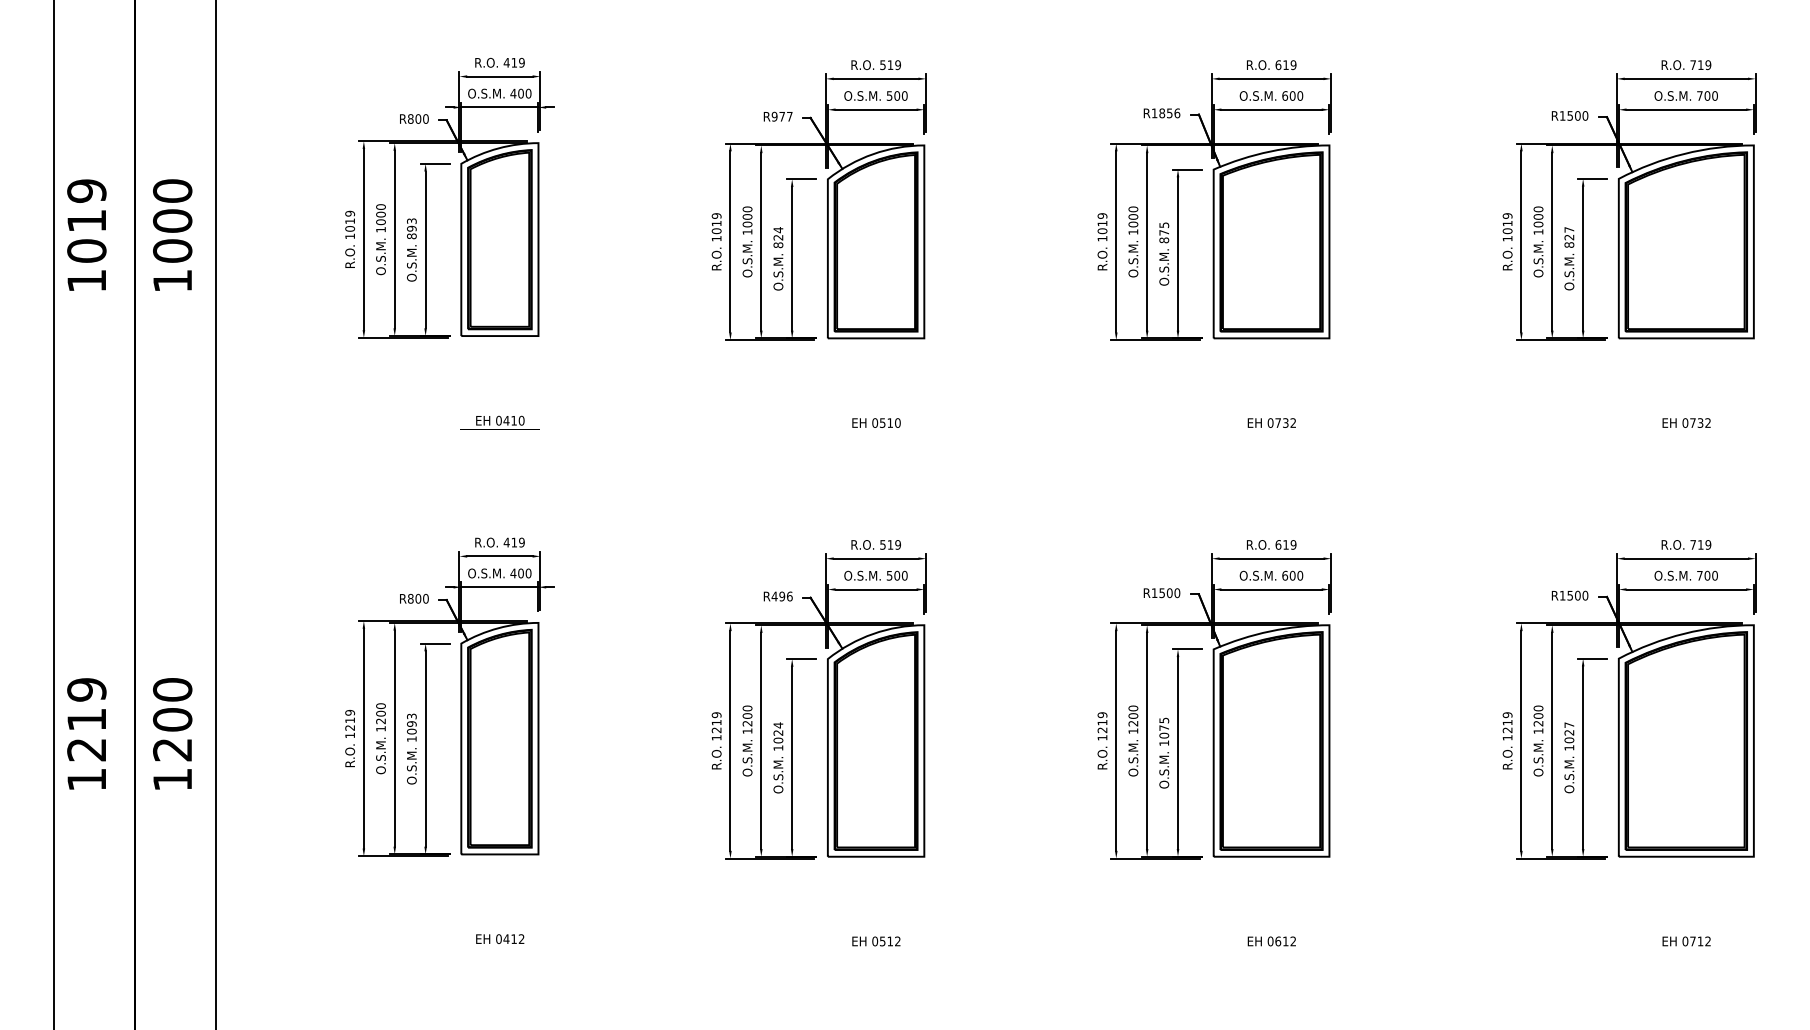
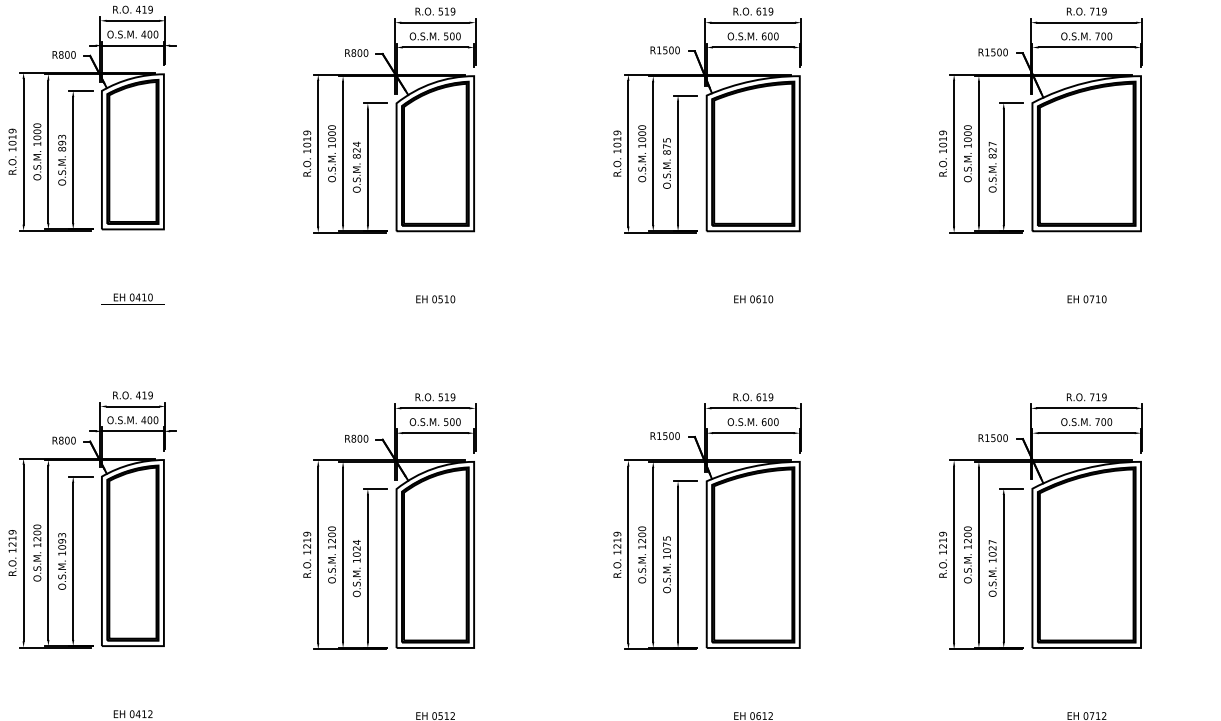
text: (1169, 113) -> (671, 50), R1856 -> R1500
text: (781, 116) -> (359, 52), R977 -> R800
text: (1285, 422) -> (764, 298), 0732 -> 0610
text: (1704, 422) -> (1101, 298), 0732 -> 0710
text: (781, 596) -> (359, 438), R496 -> R800

